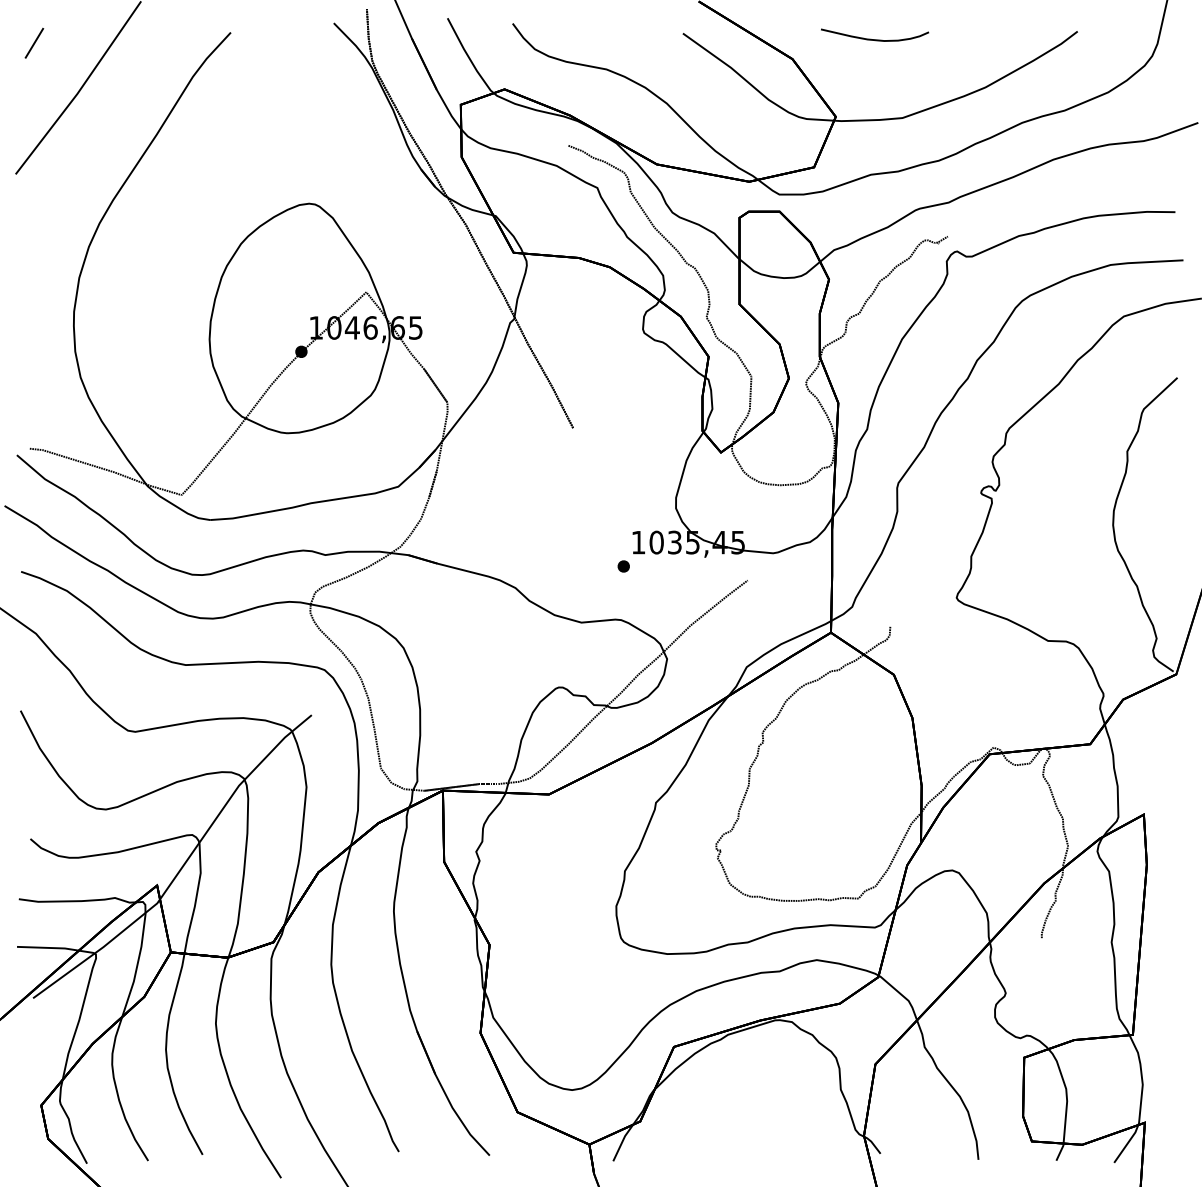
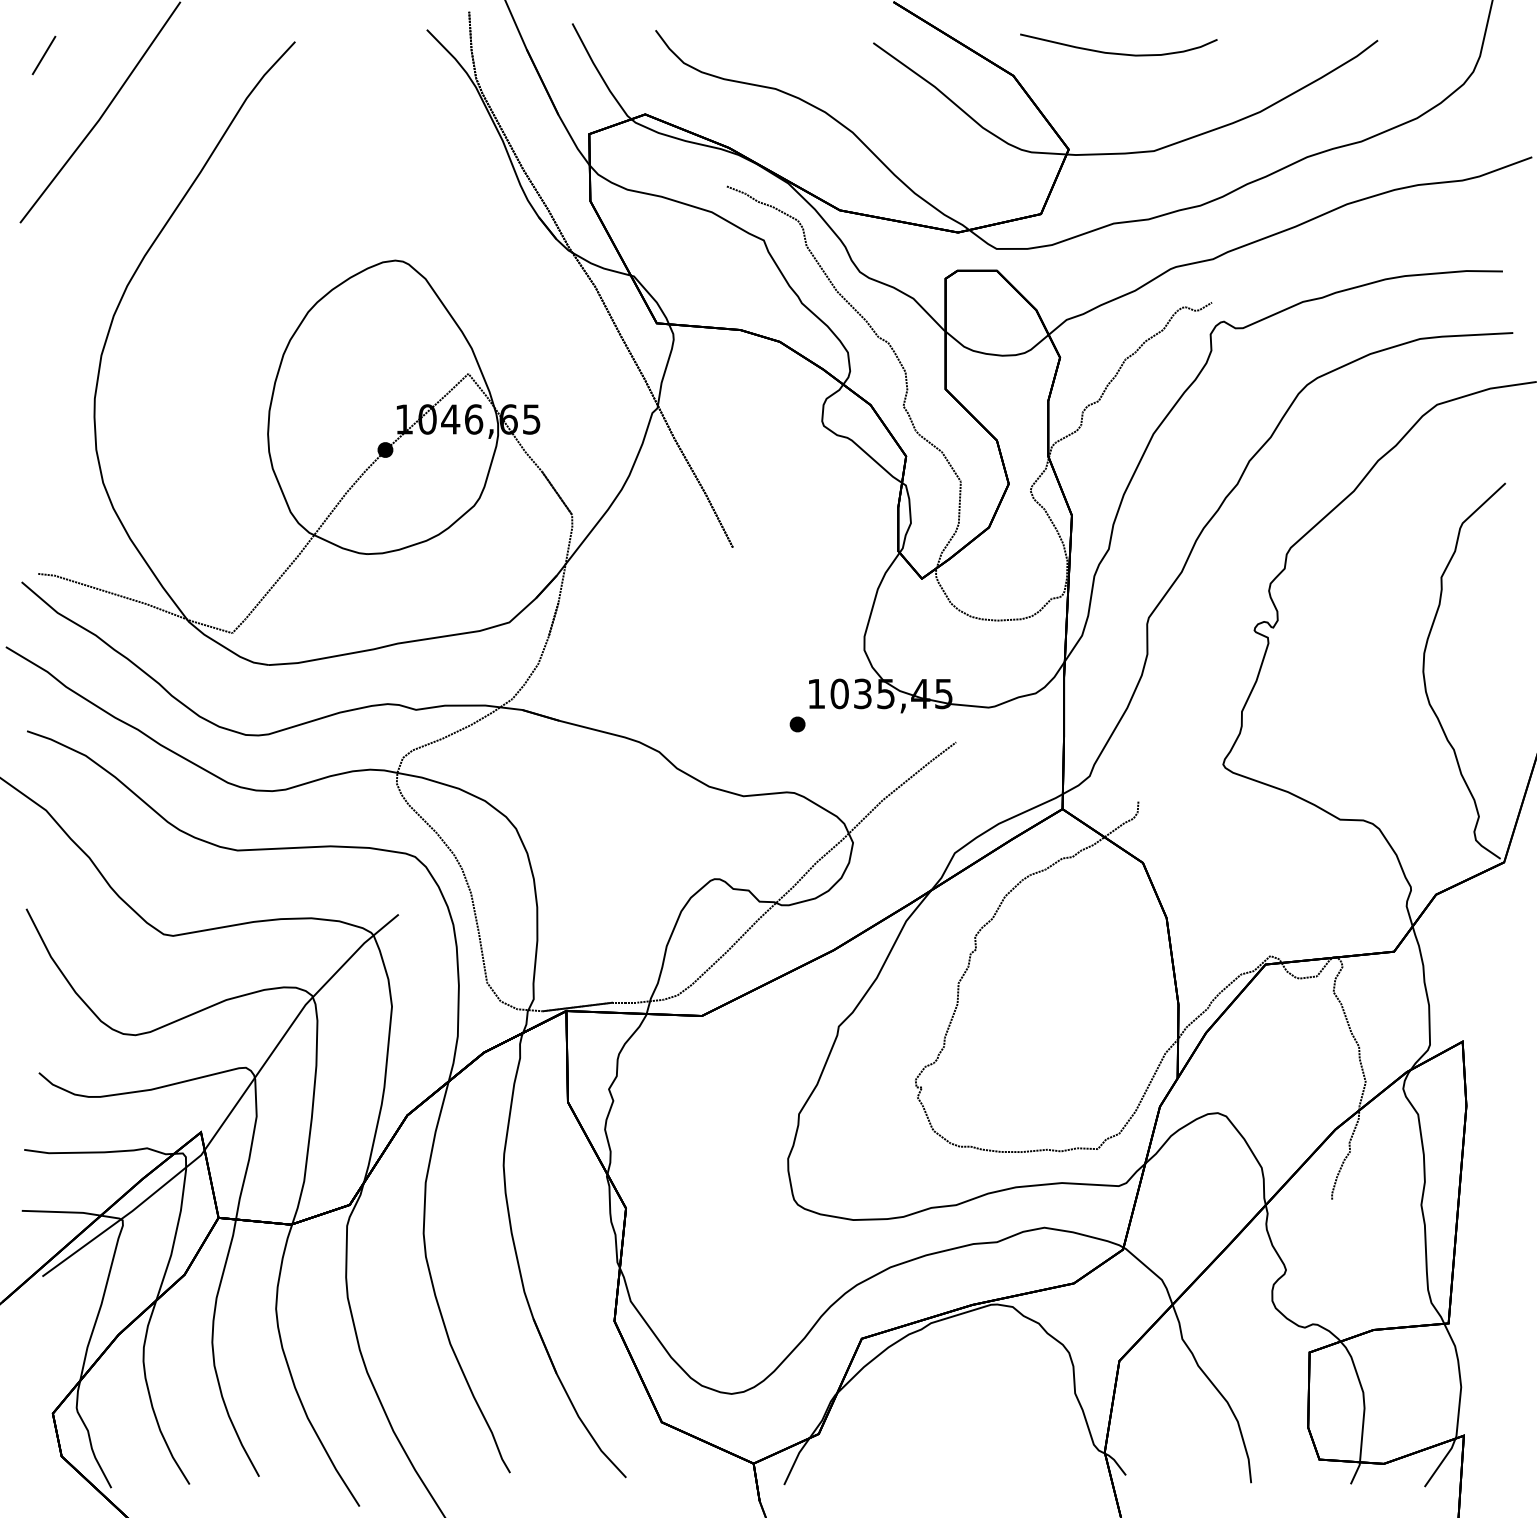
part: (874, 35) -> (1118, 45), size x1.43

